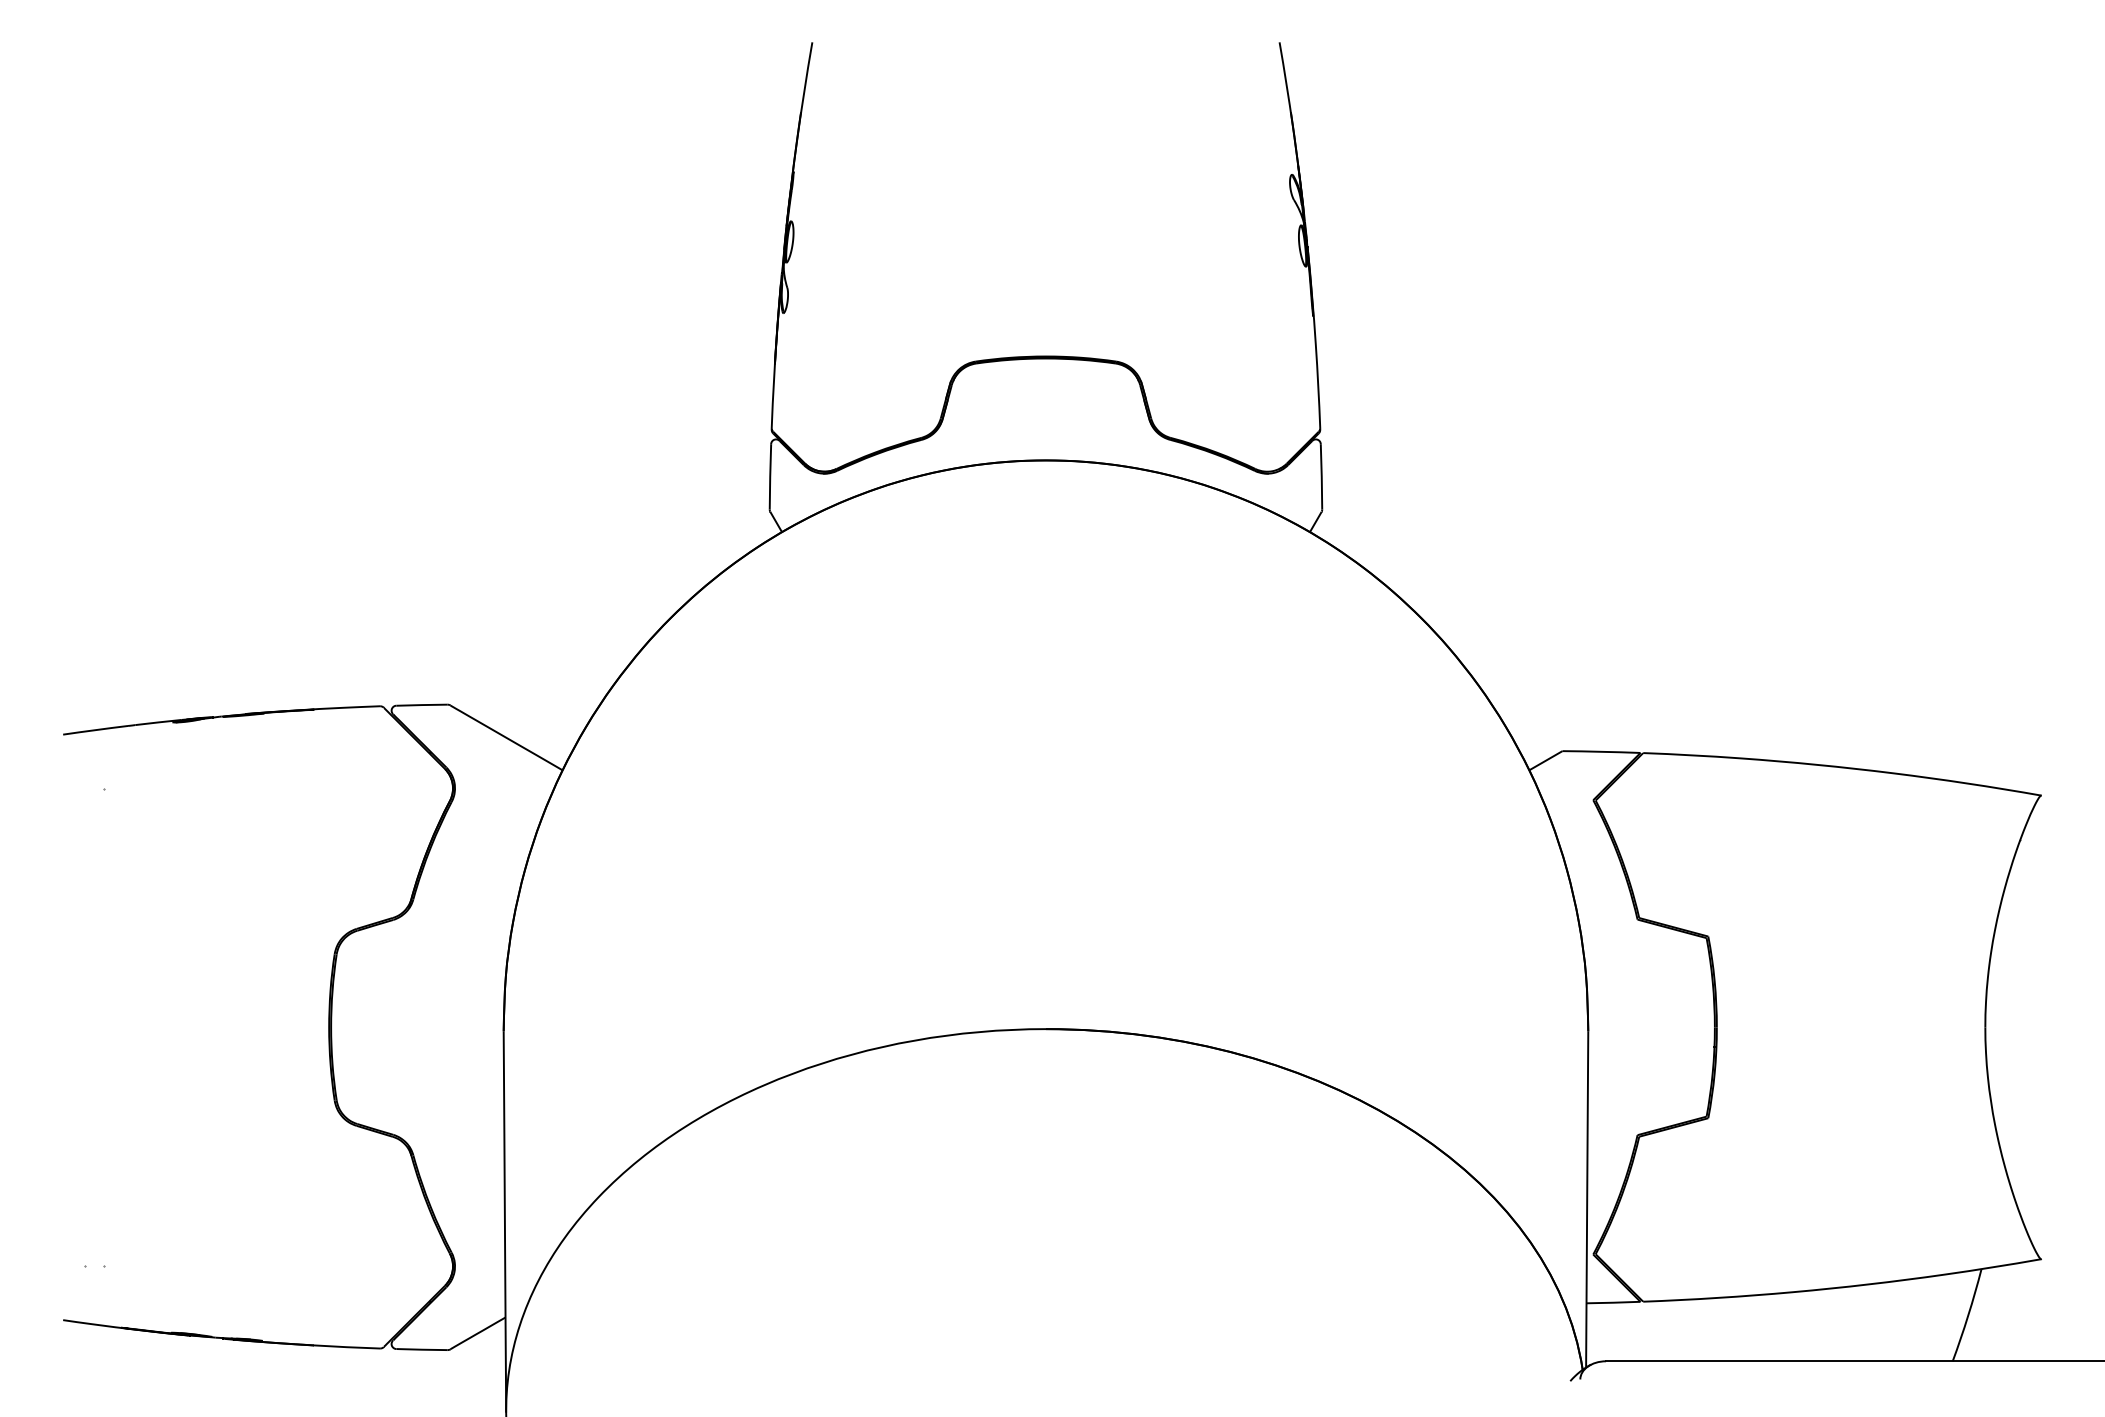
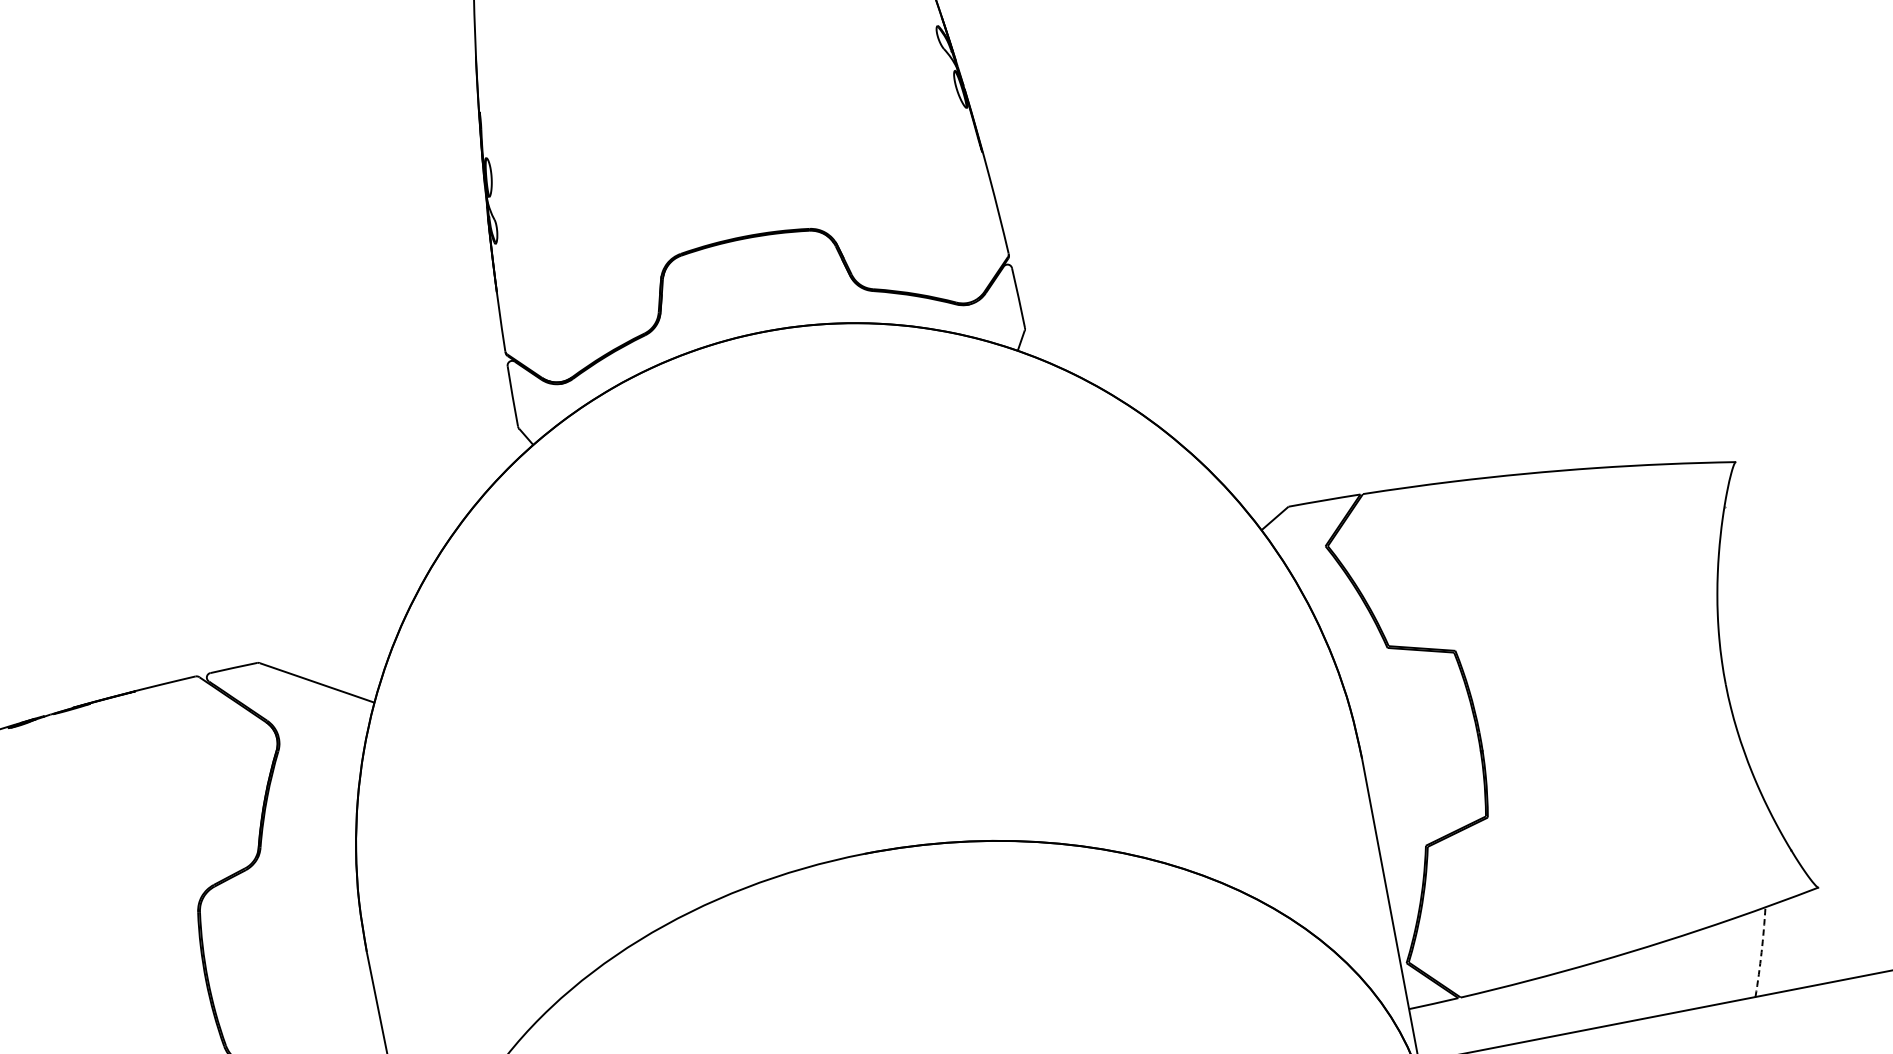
arc: (1968, 1315) -> (1761, 952), solid -> dashed

